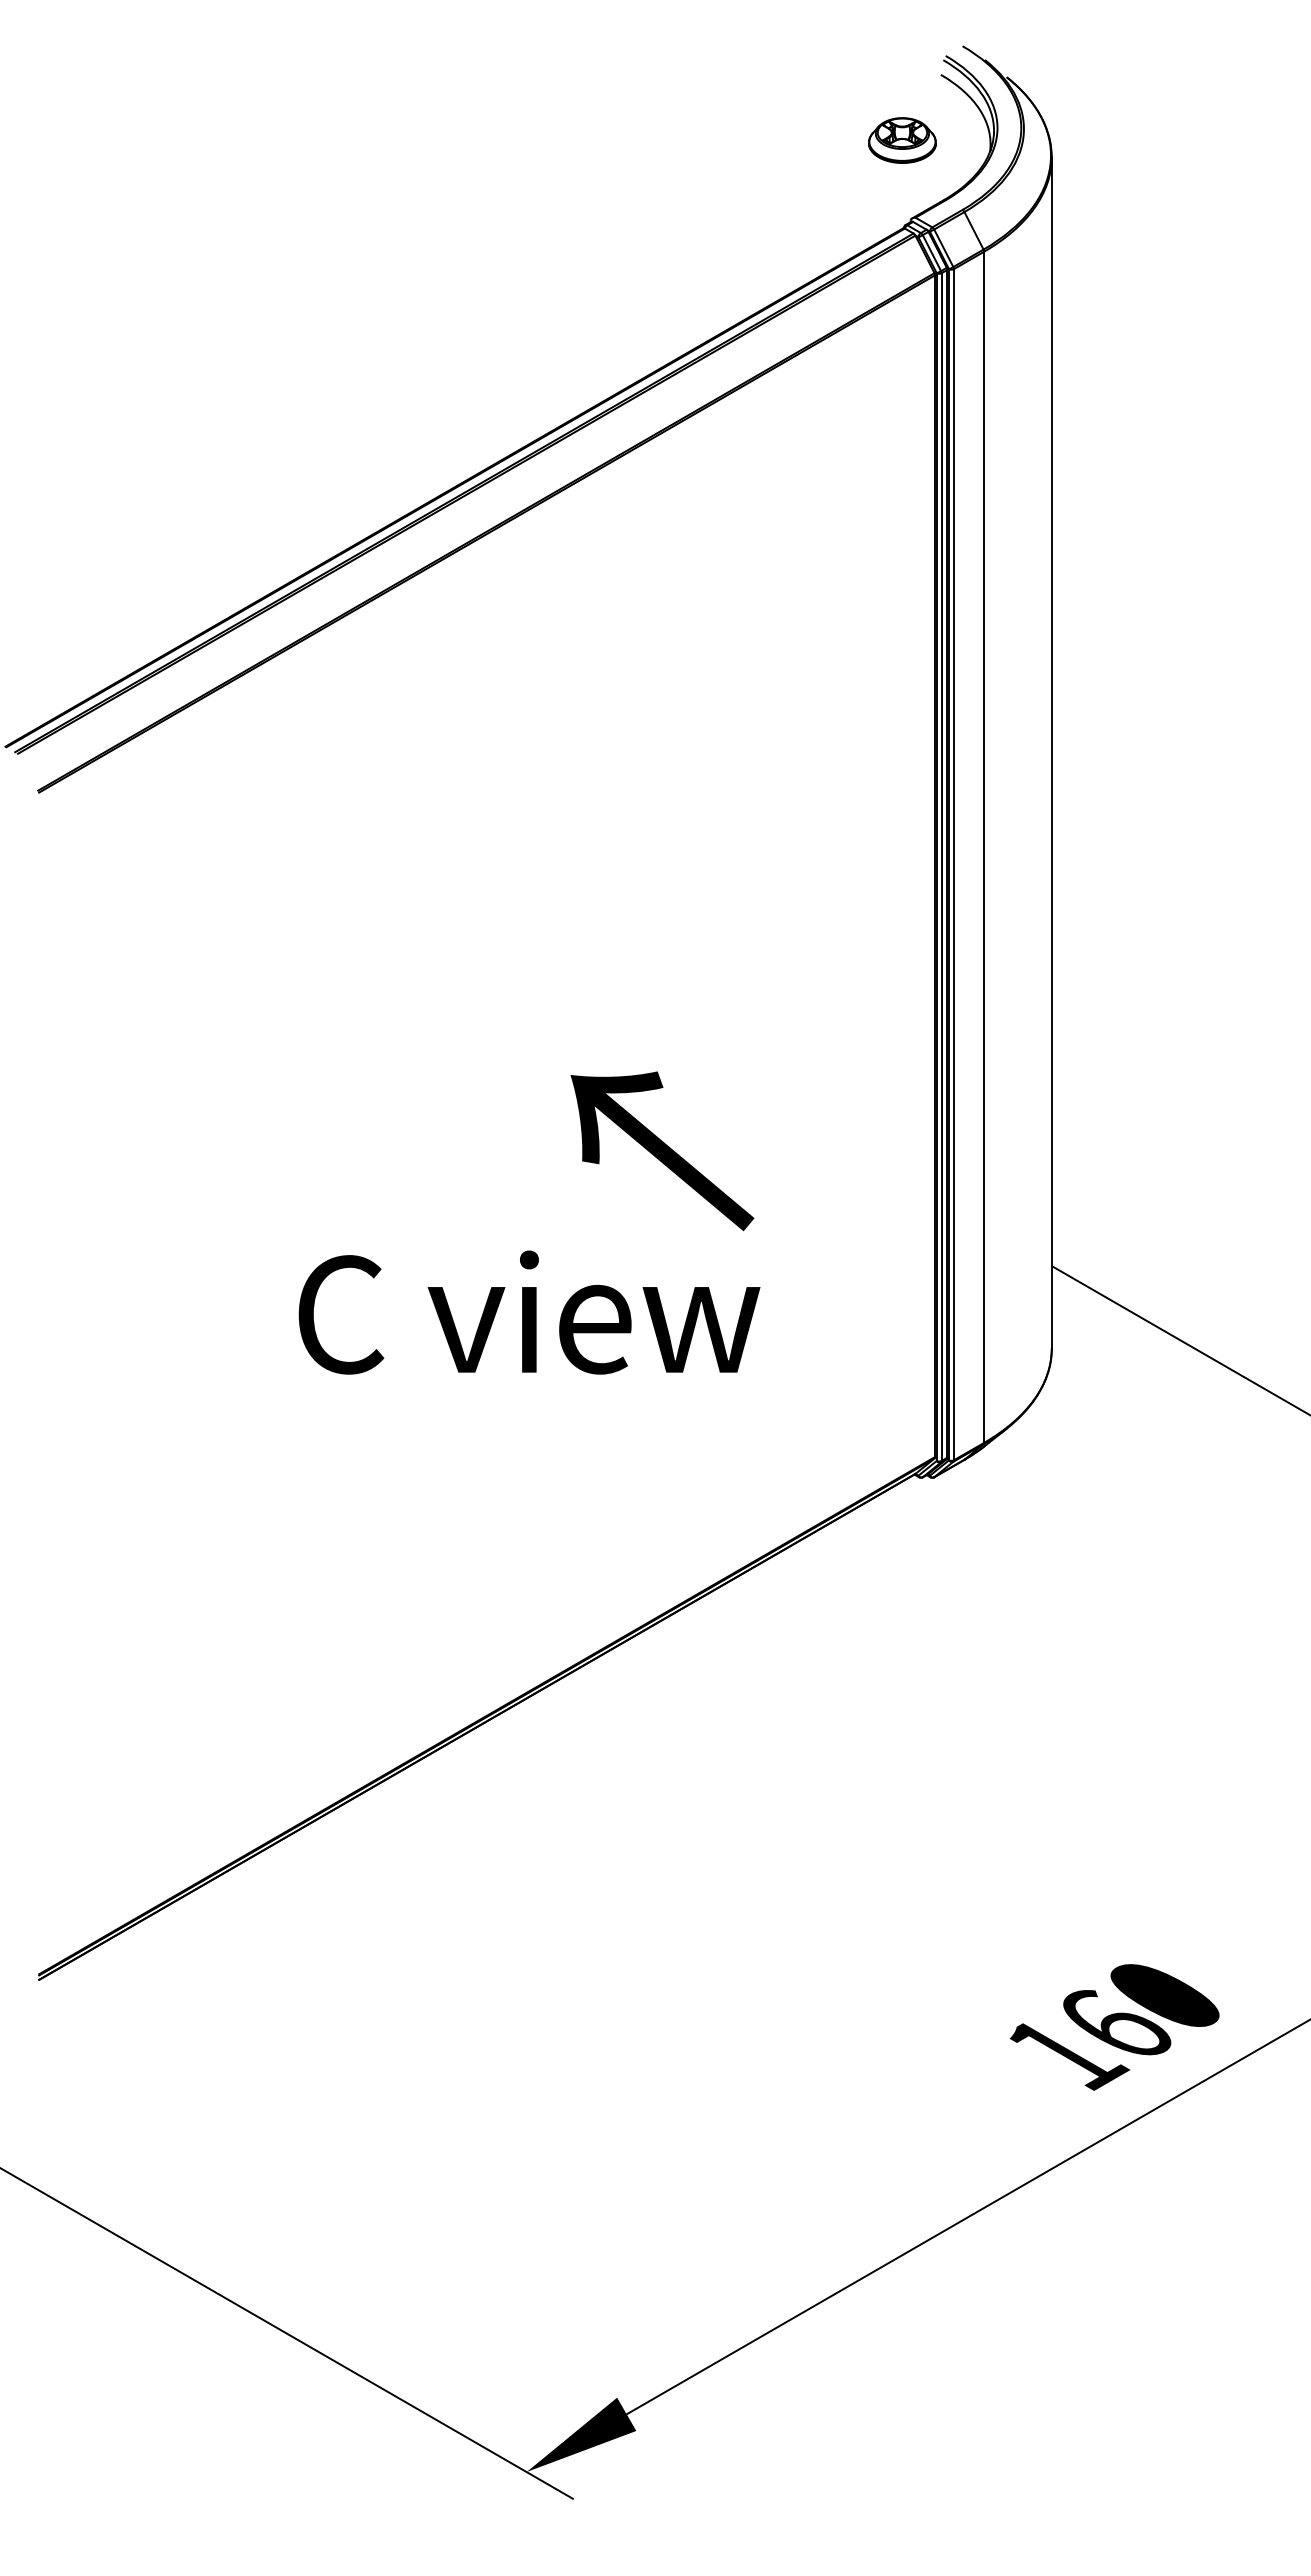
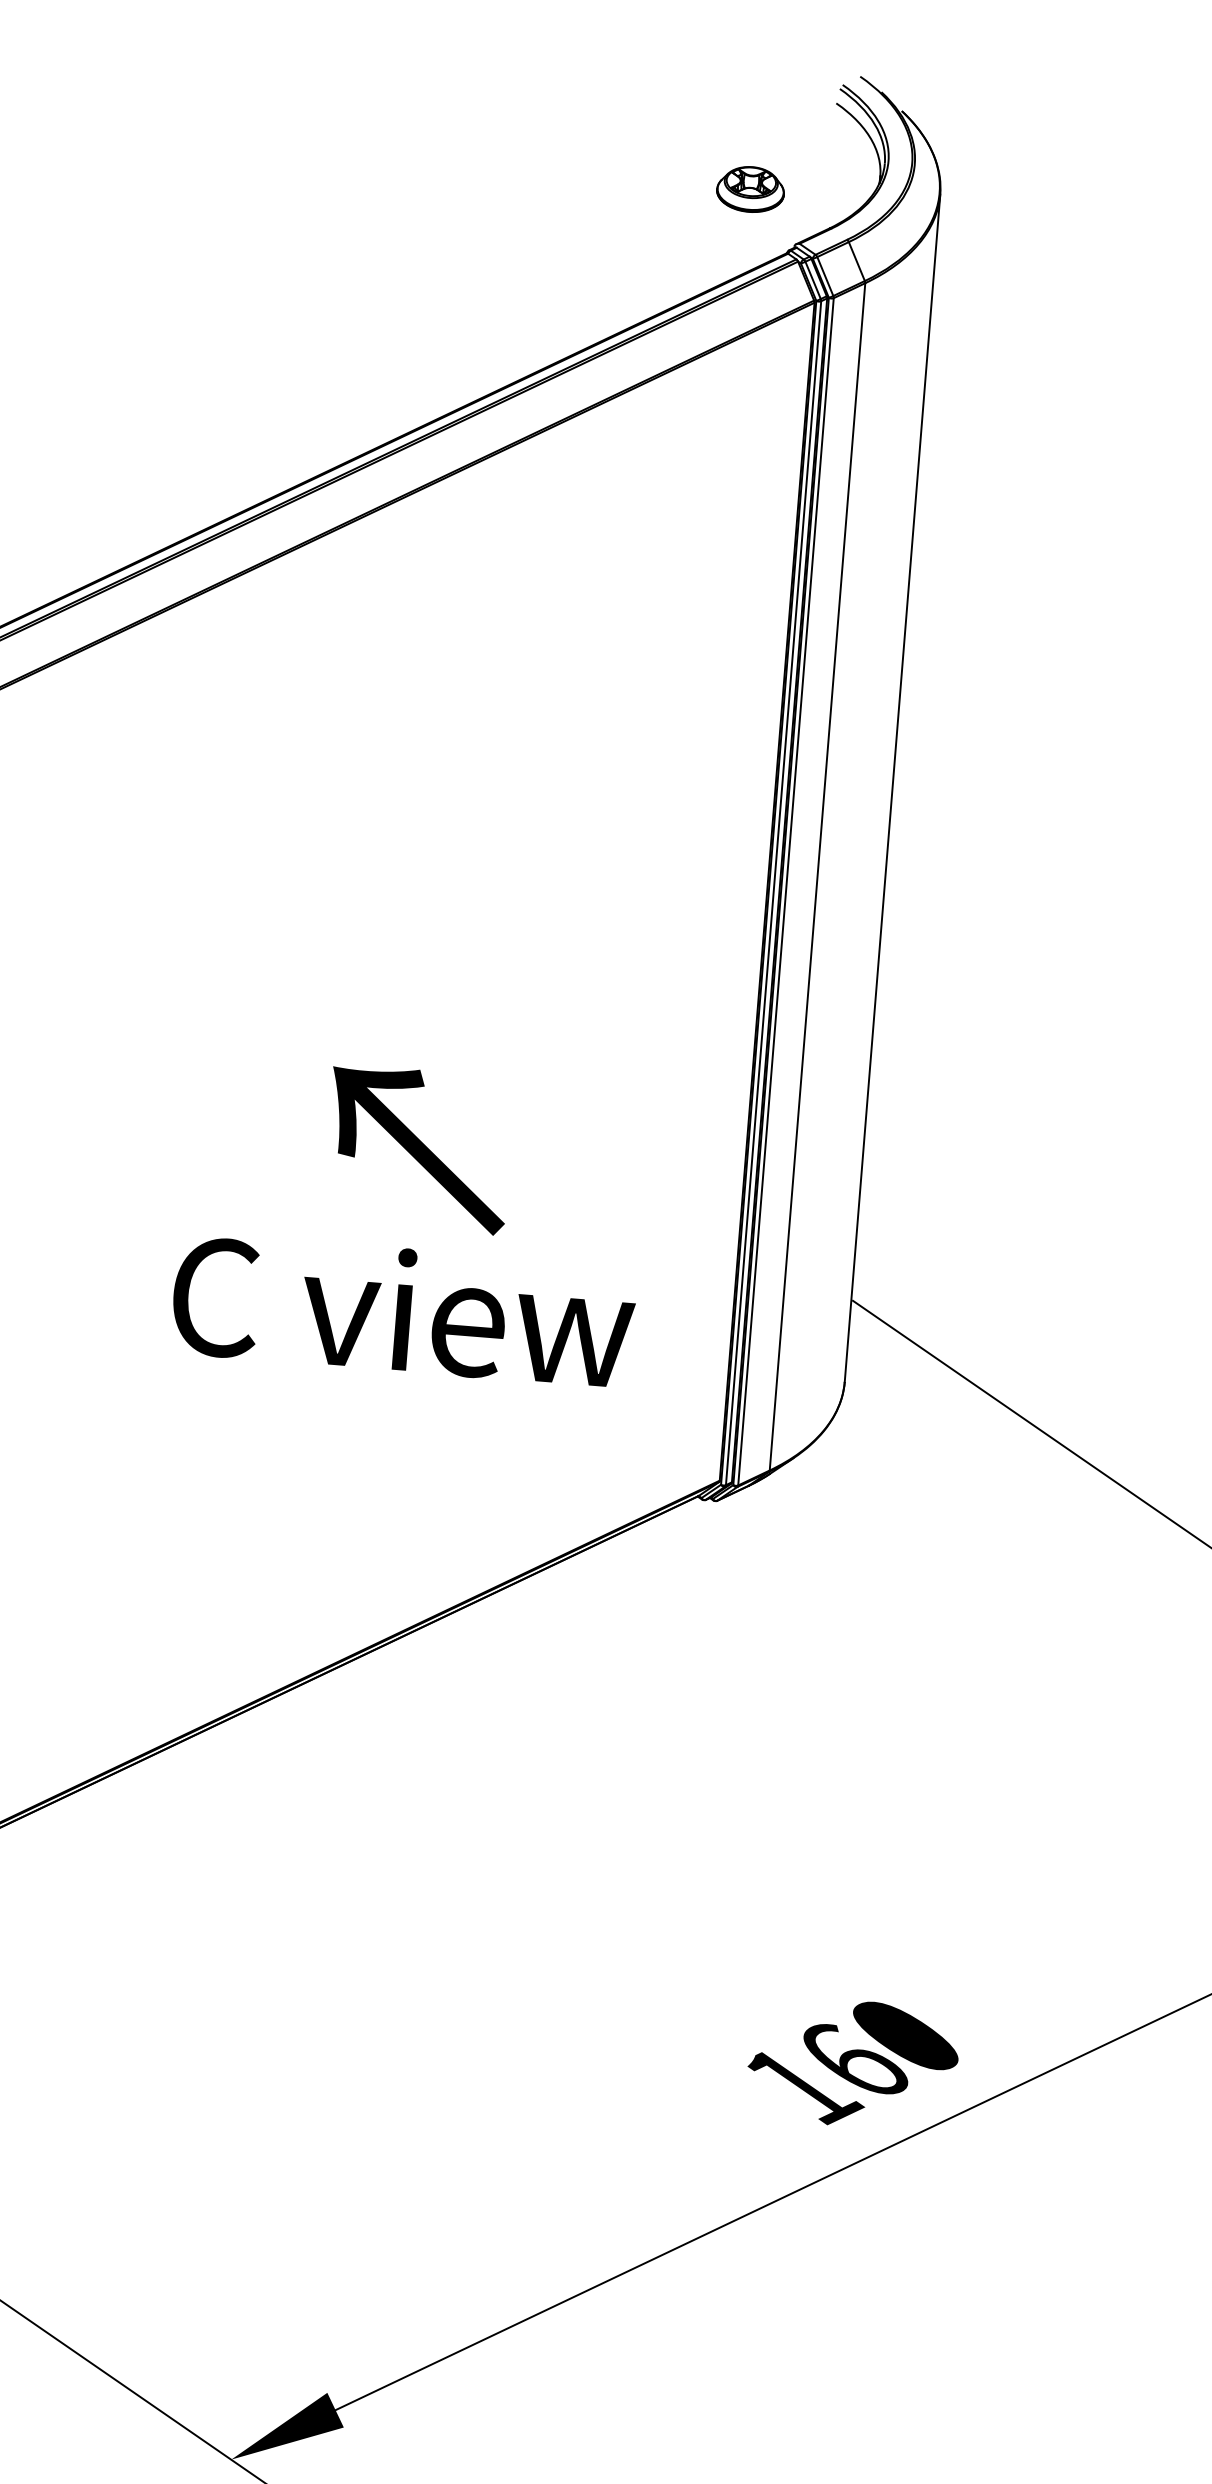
part: (902, 140) -> (750, 189), moved
text: (662, 1151) -> (418, 1149), moved
text: (529, 1312) -> (403, 1310), moved

